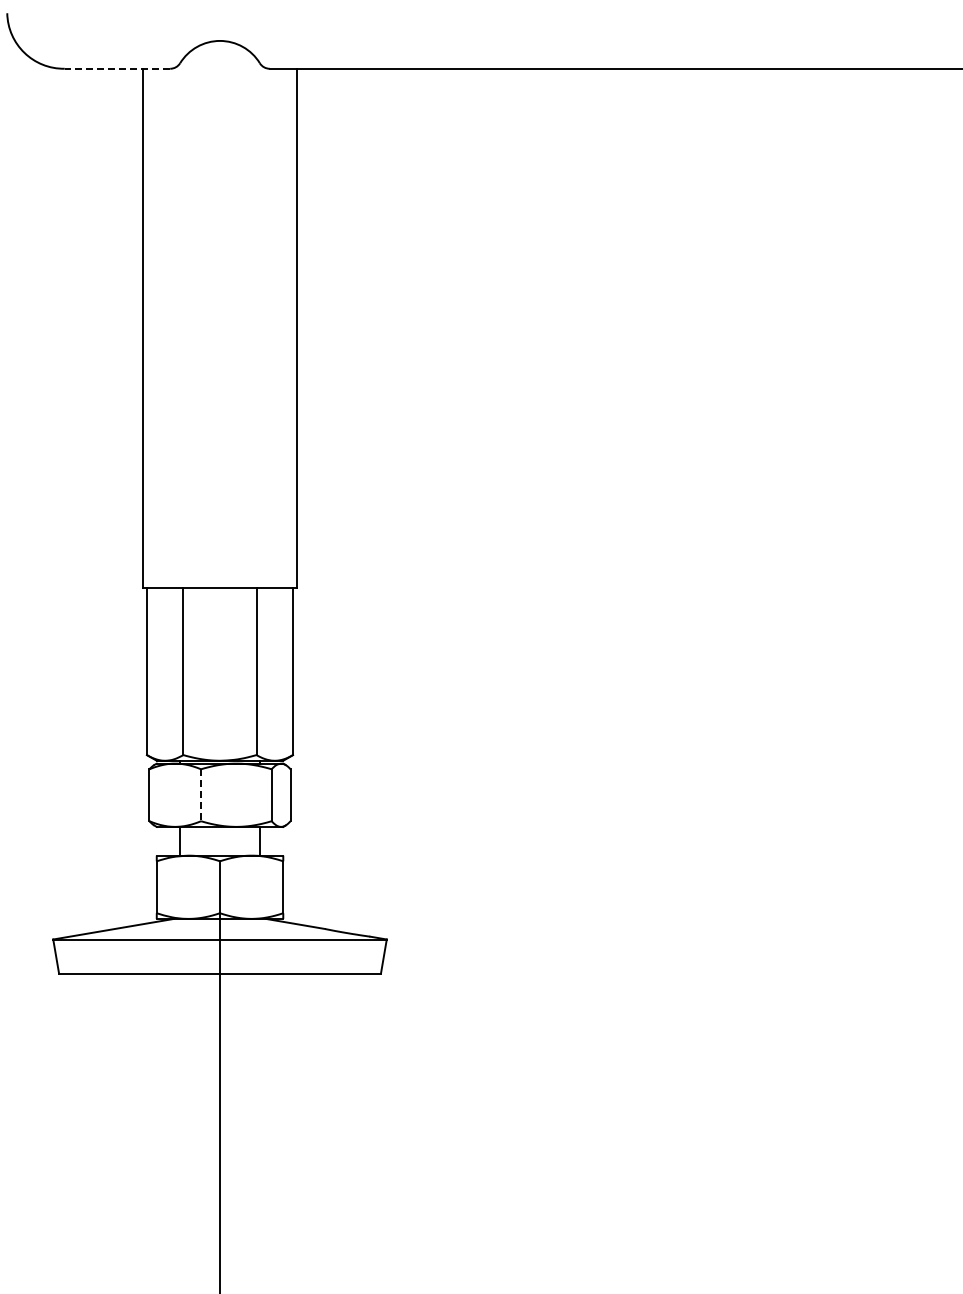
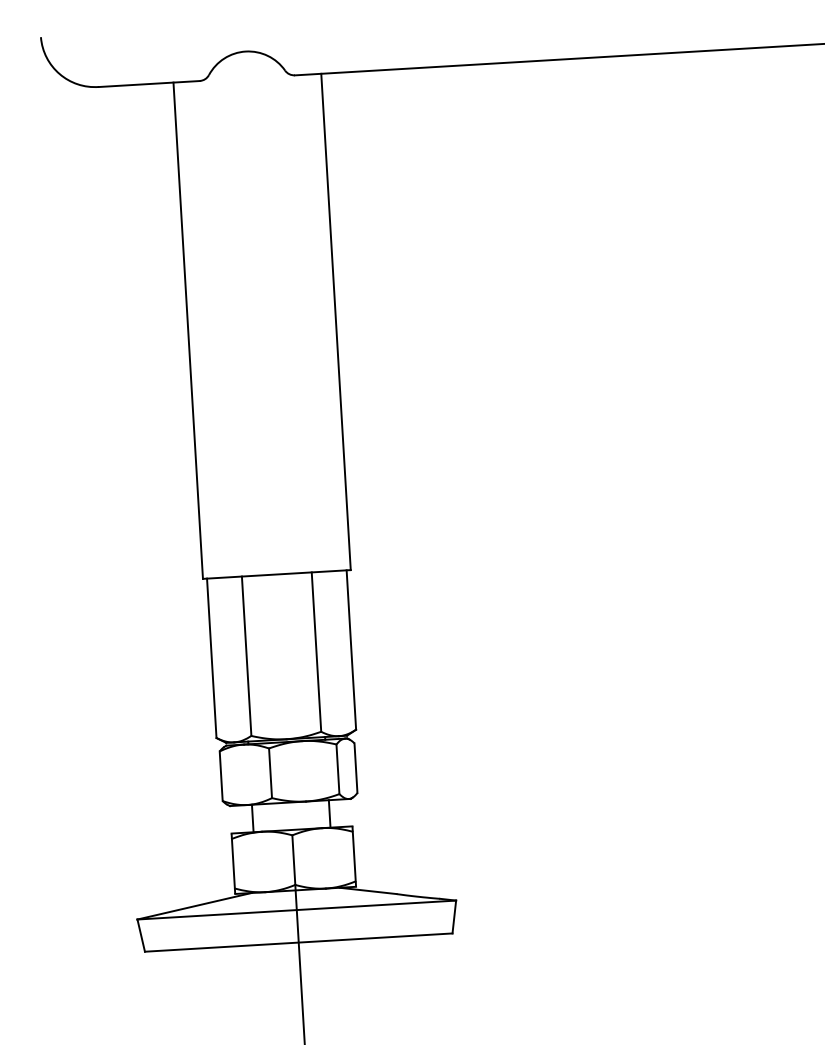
line: (117, 68) -> (149, 83), dashed -> solid
line: (201, 795) -> (270, 773), dashed -> solid

